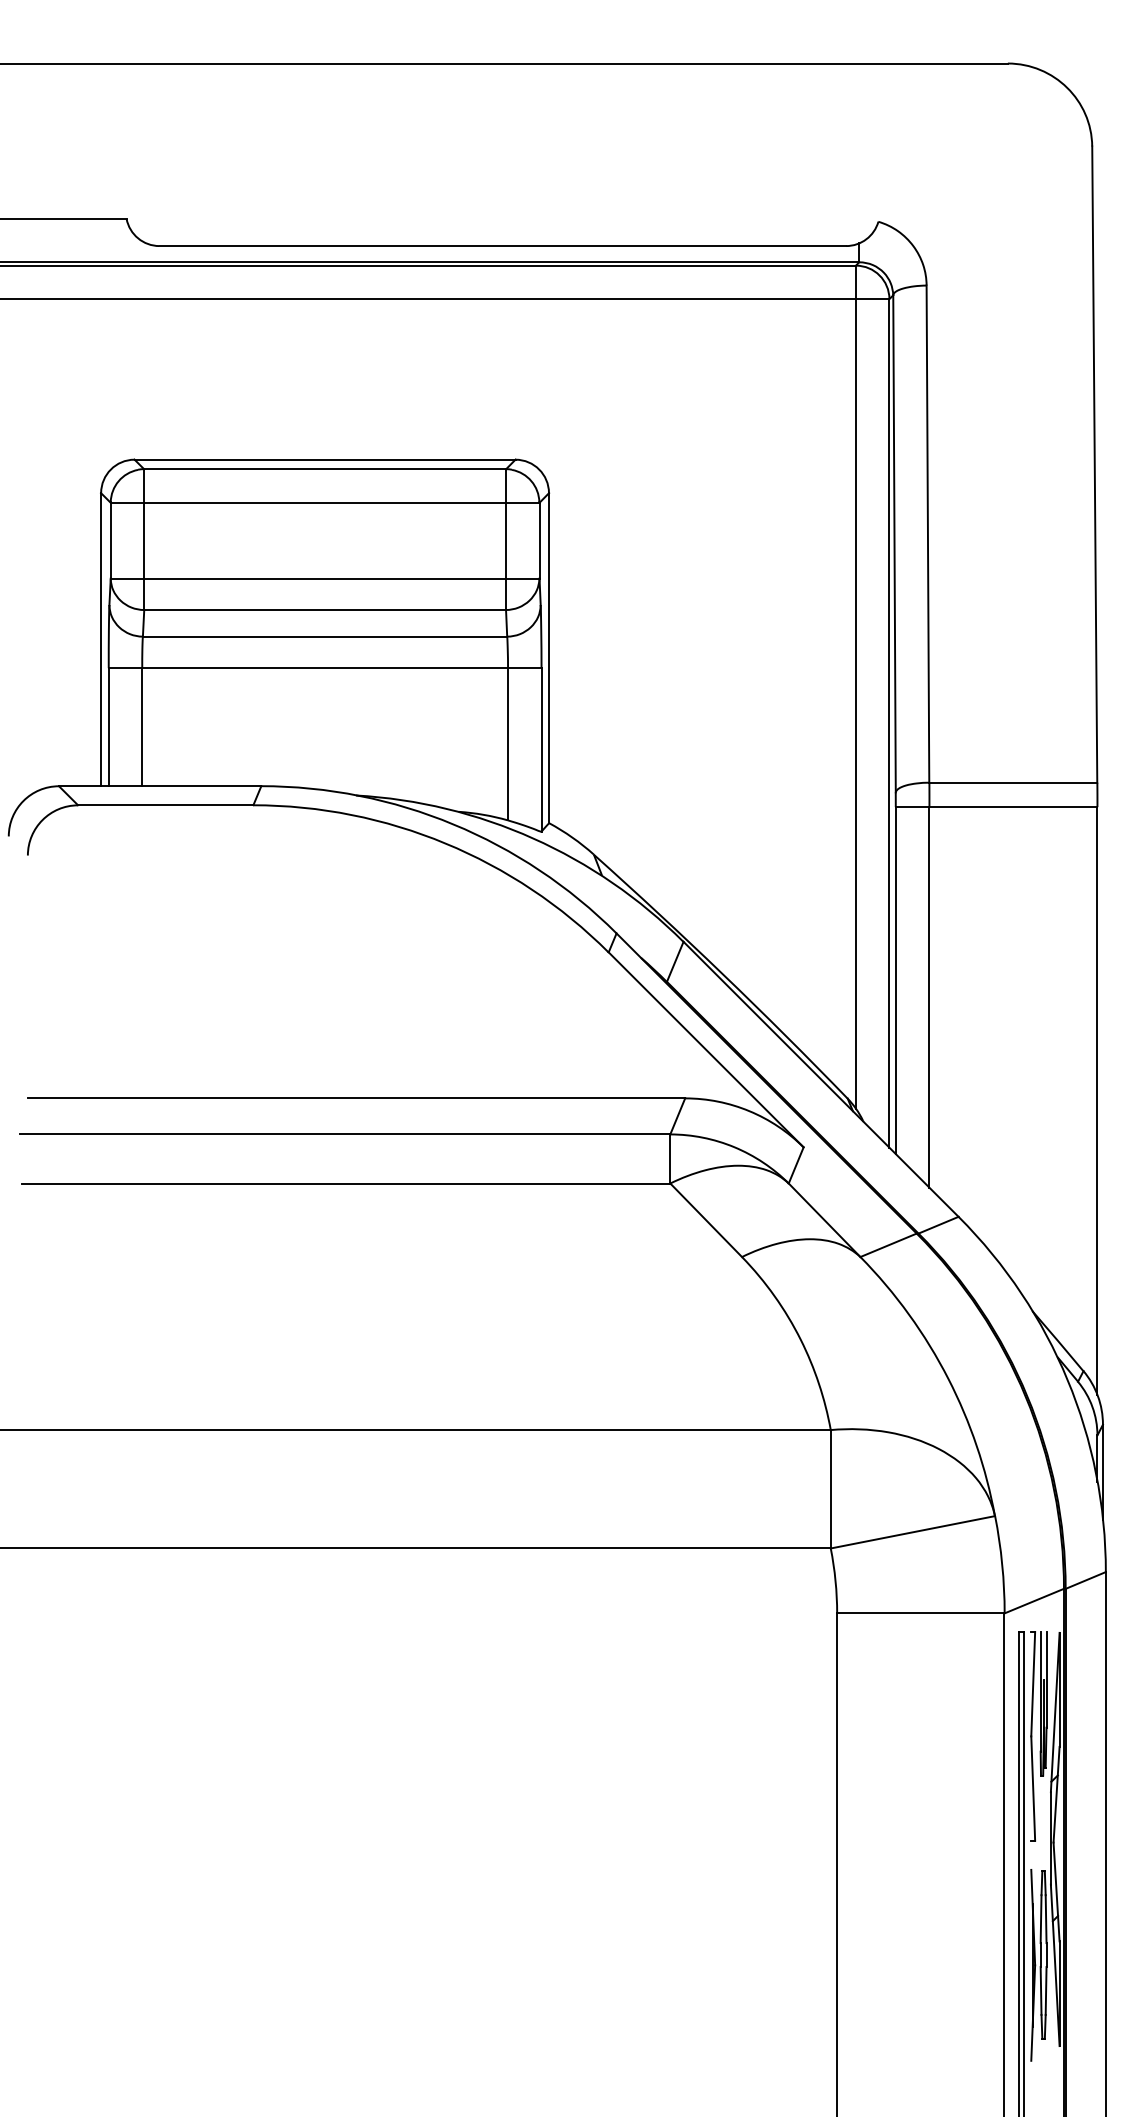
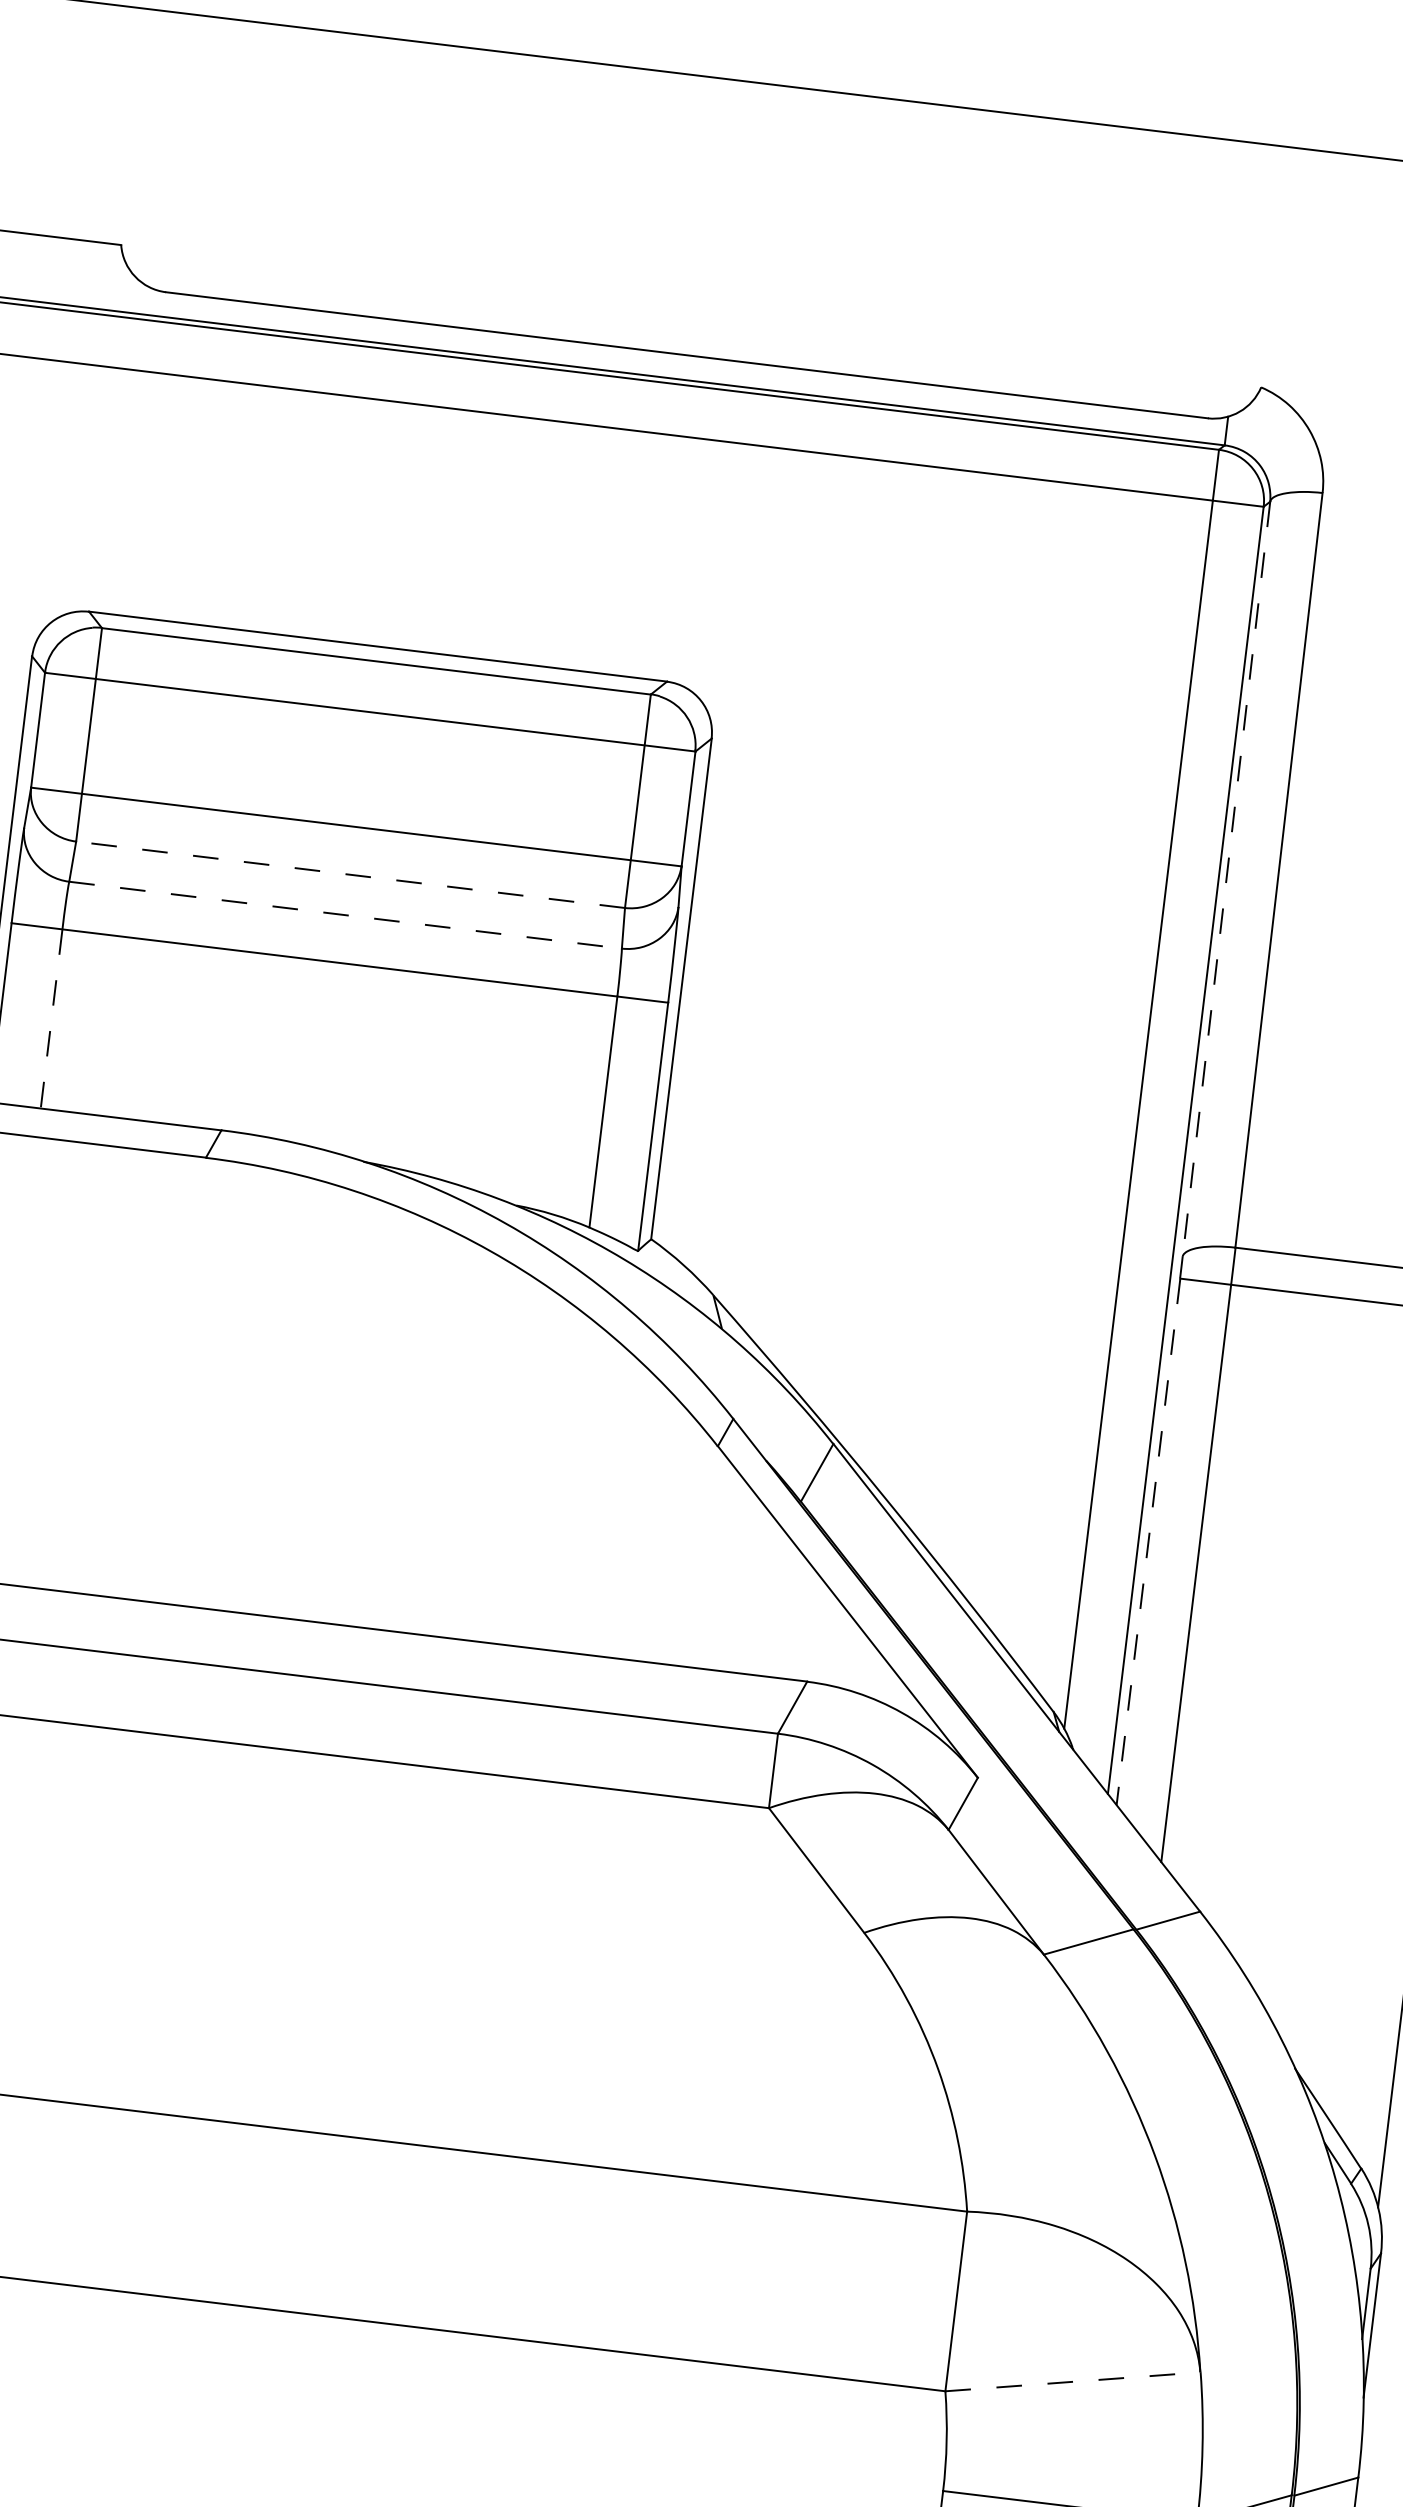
line: (894, 543) -> (1226, 878), solid -> dashed
line: (325, 610) -> (351, 875), solid -> dashed
line: (325, 636) -> (346, 915), solid -> dashed
line: (142, 727) -> (51, 1019), solid -> dashed
line: (895, 980) -> (1147, 1541), solid -> dashed
line: (912, 1532) -> (1072, 2382), solid -> dashed

